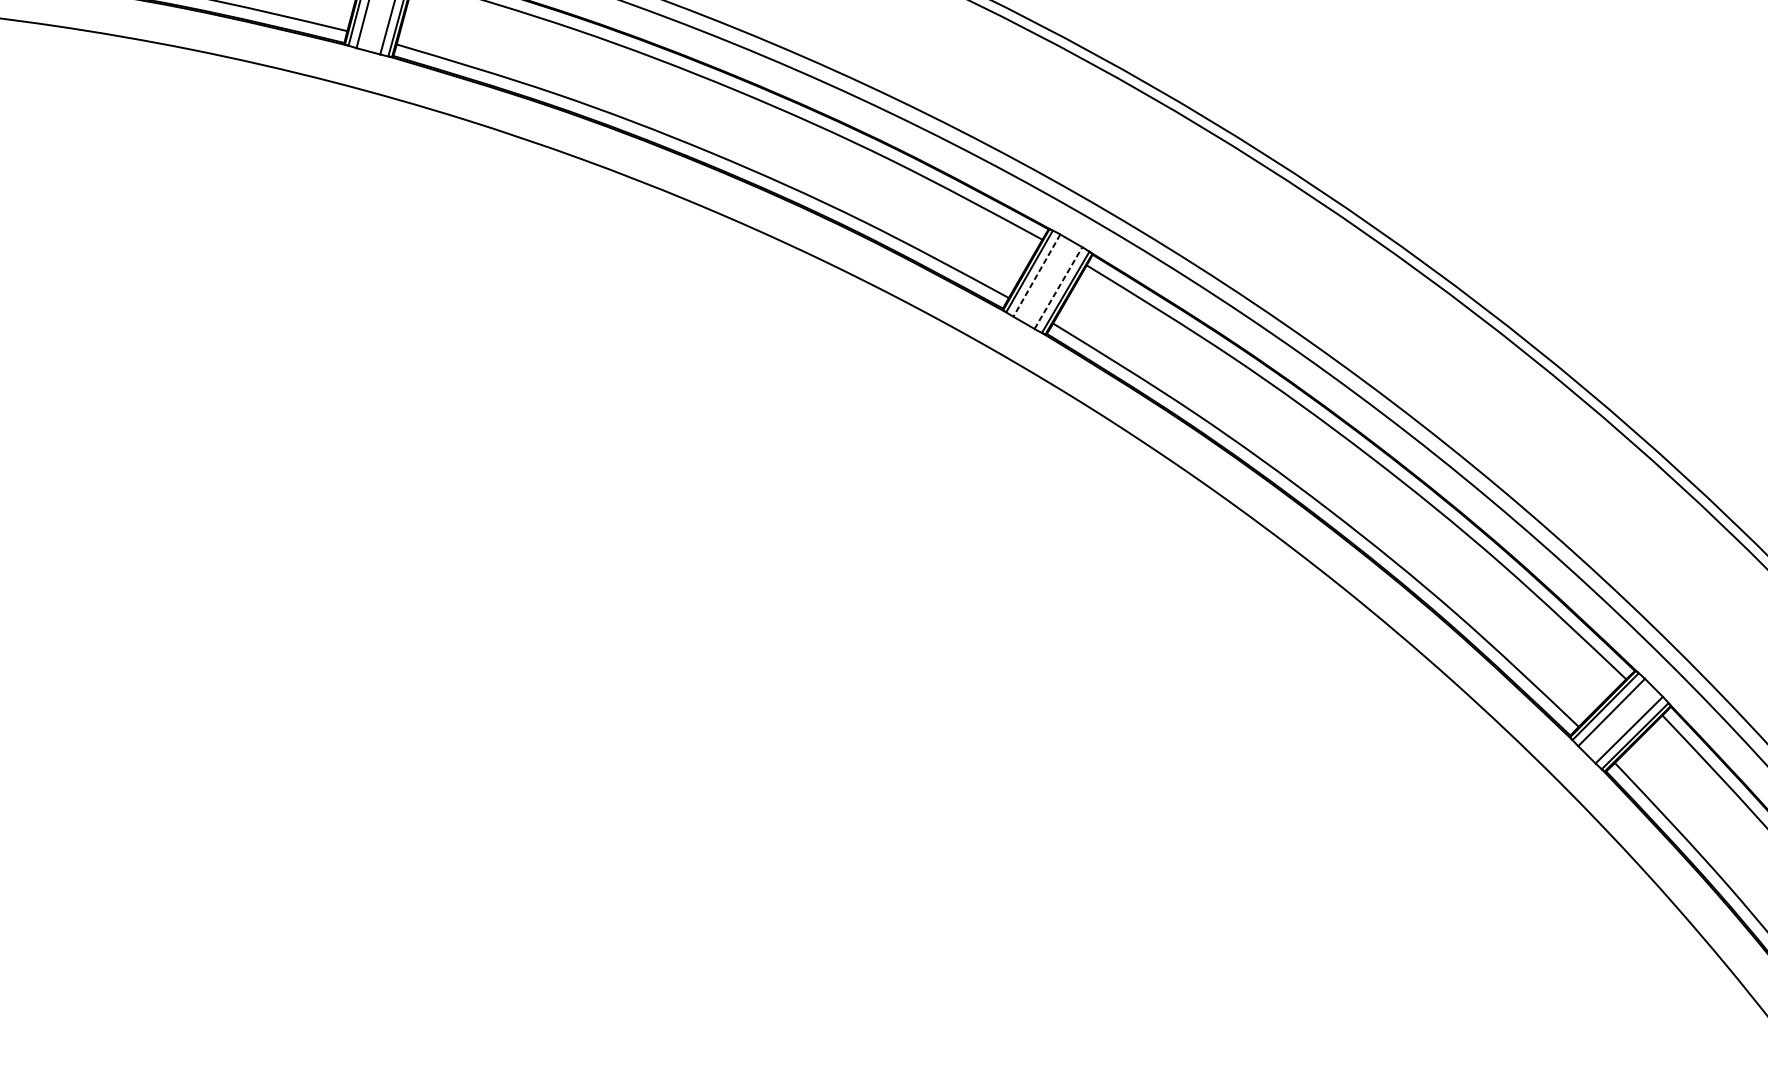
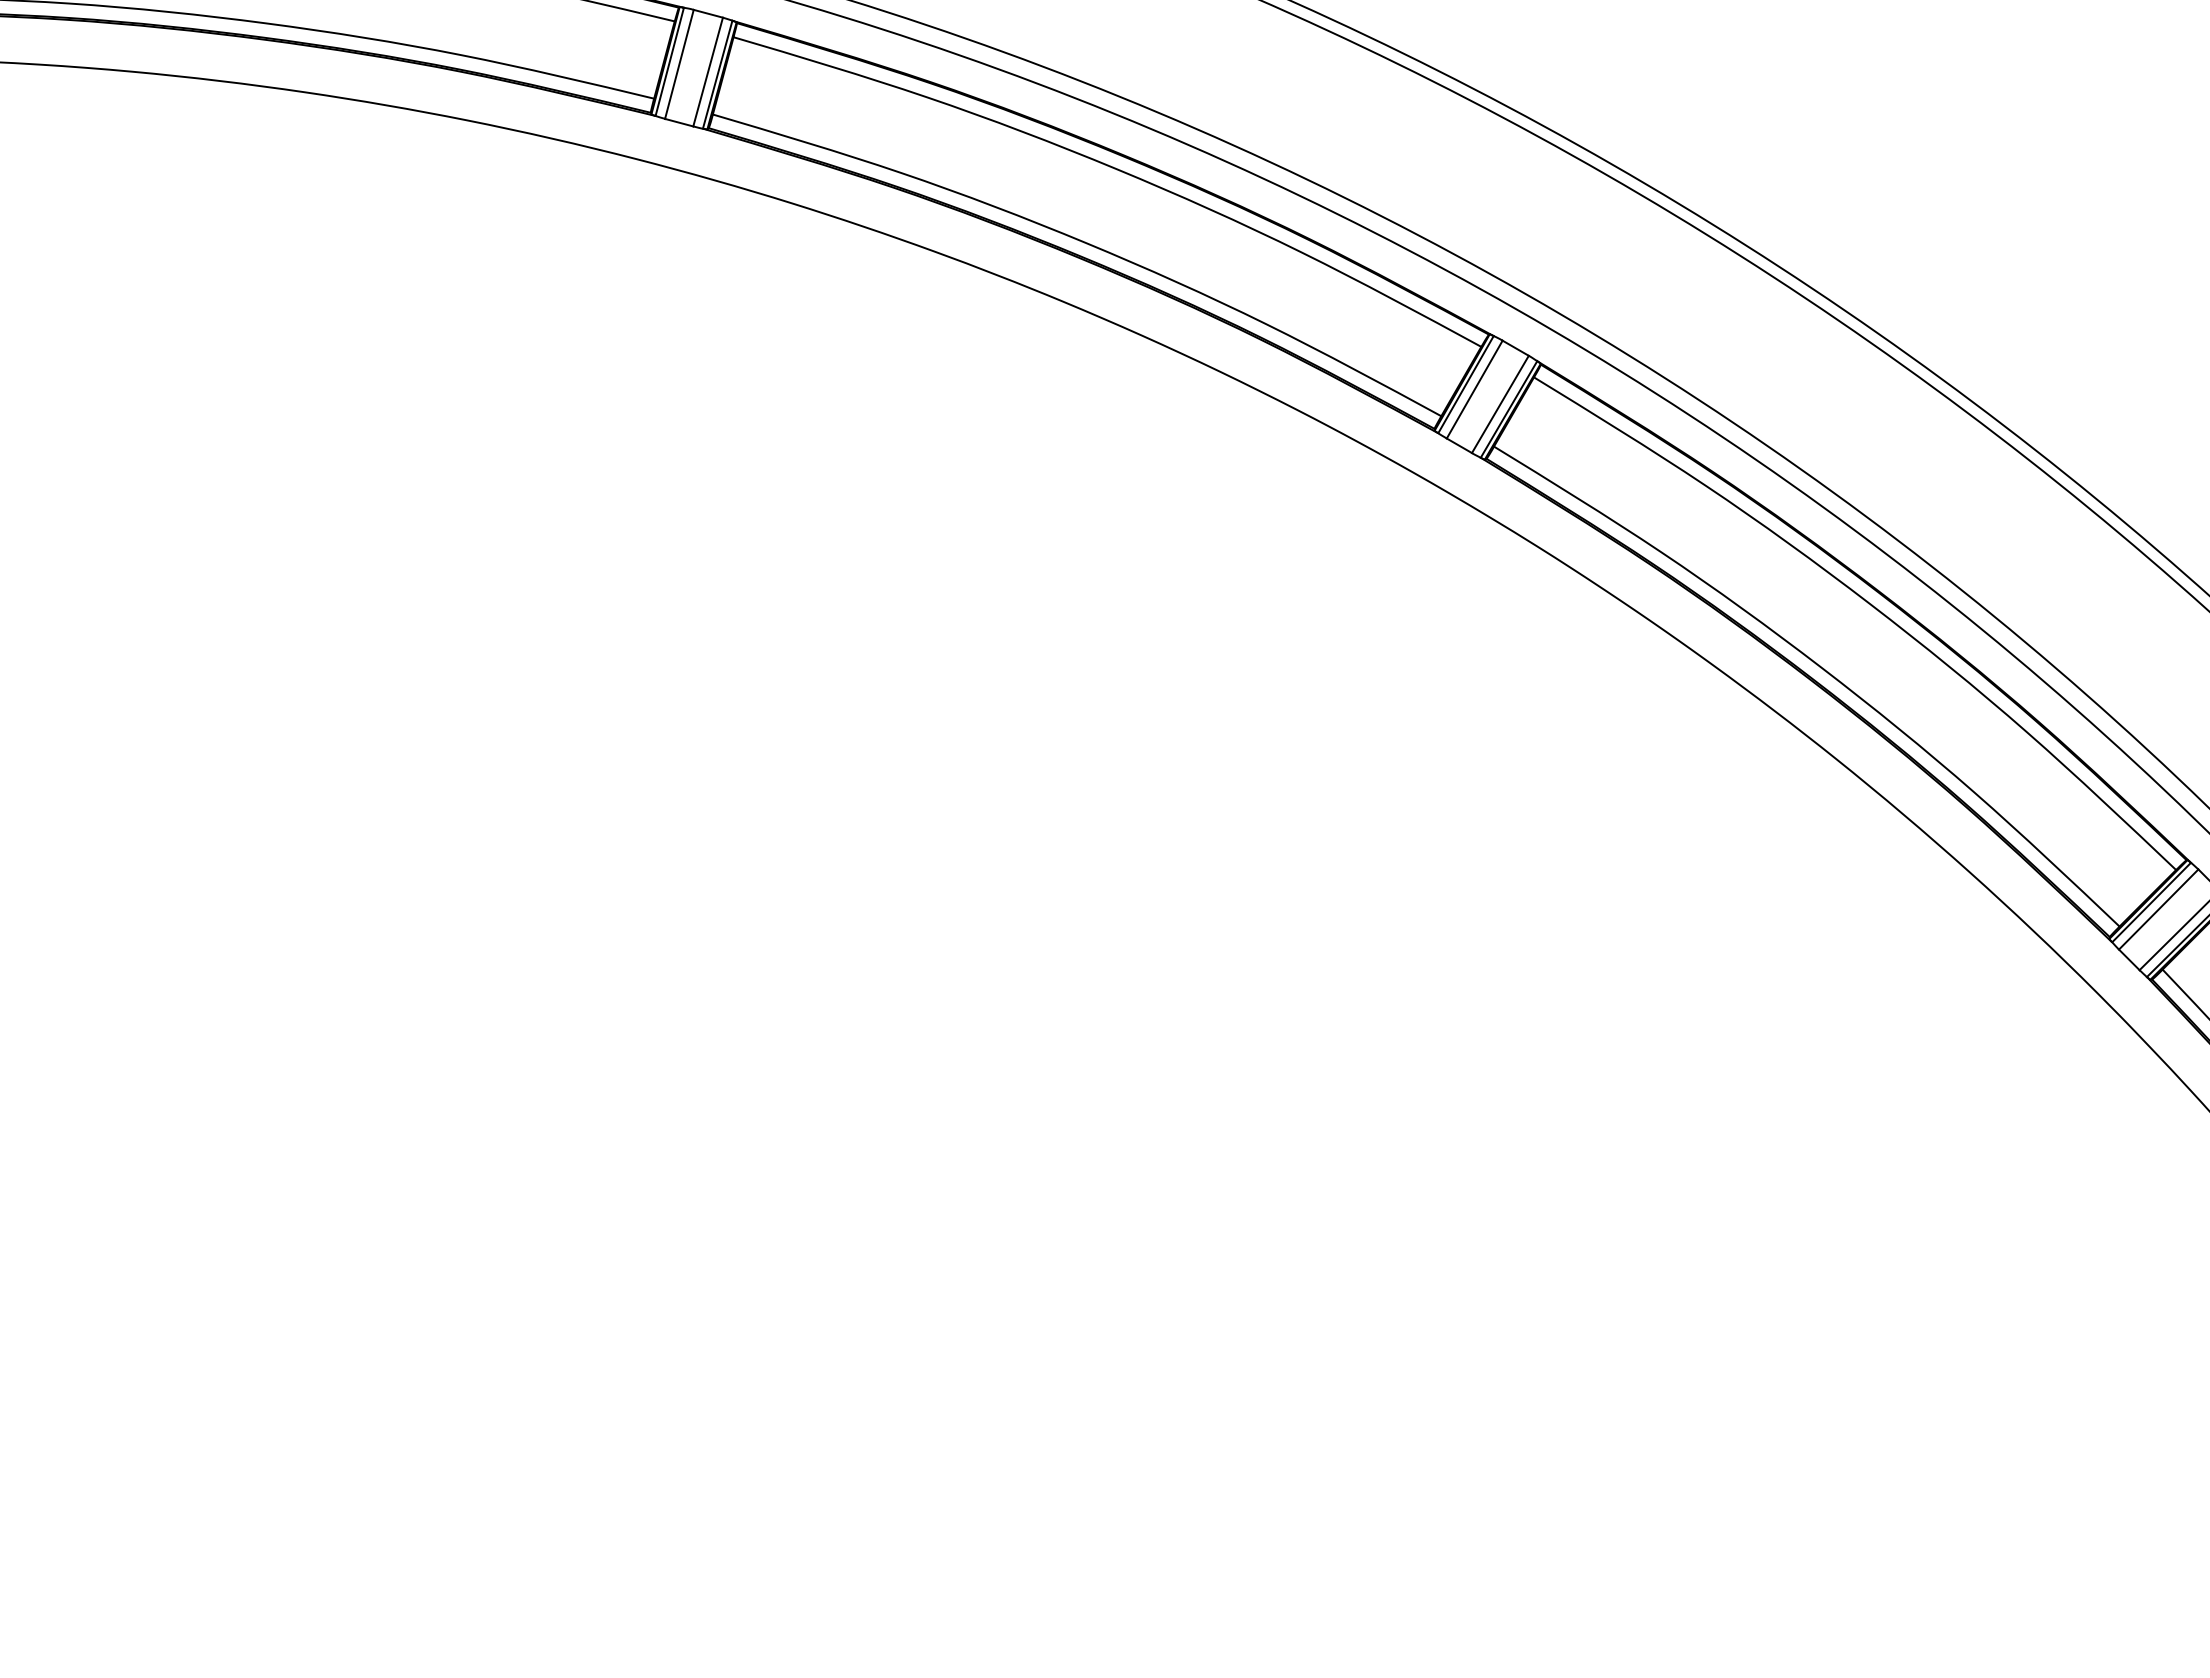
line: (1036, 276) -> (1474, 390), dashed -> solid
line: (1058, 288) -> (1500, 404), dashed -> solid

